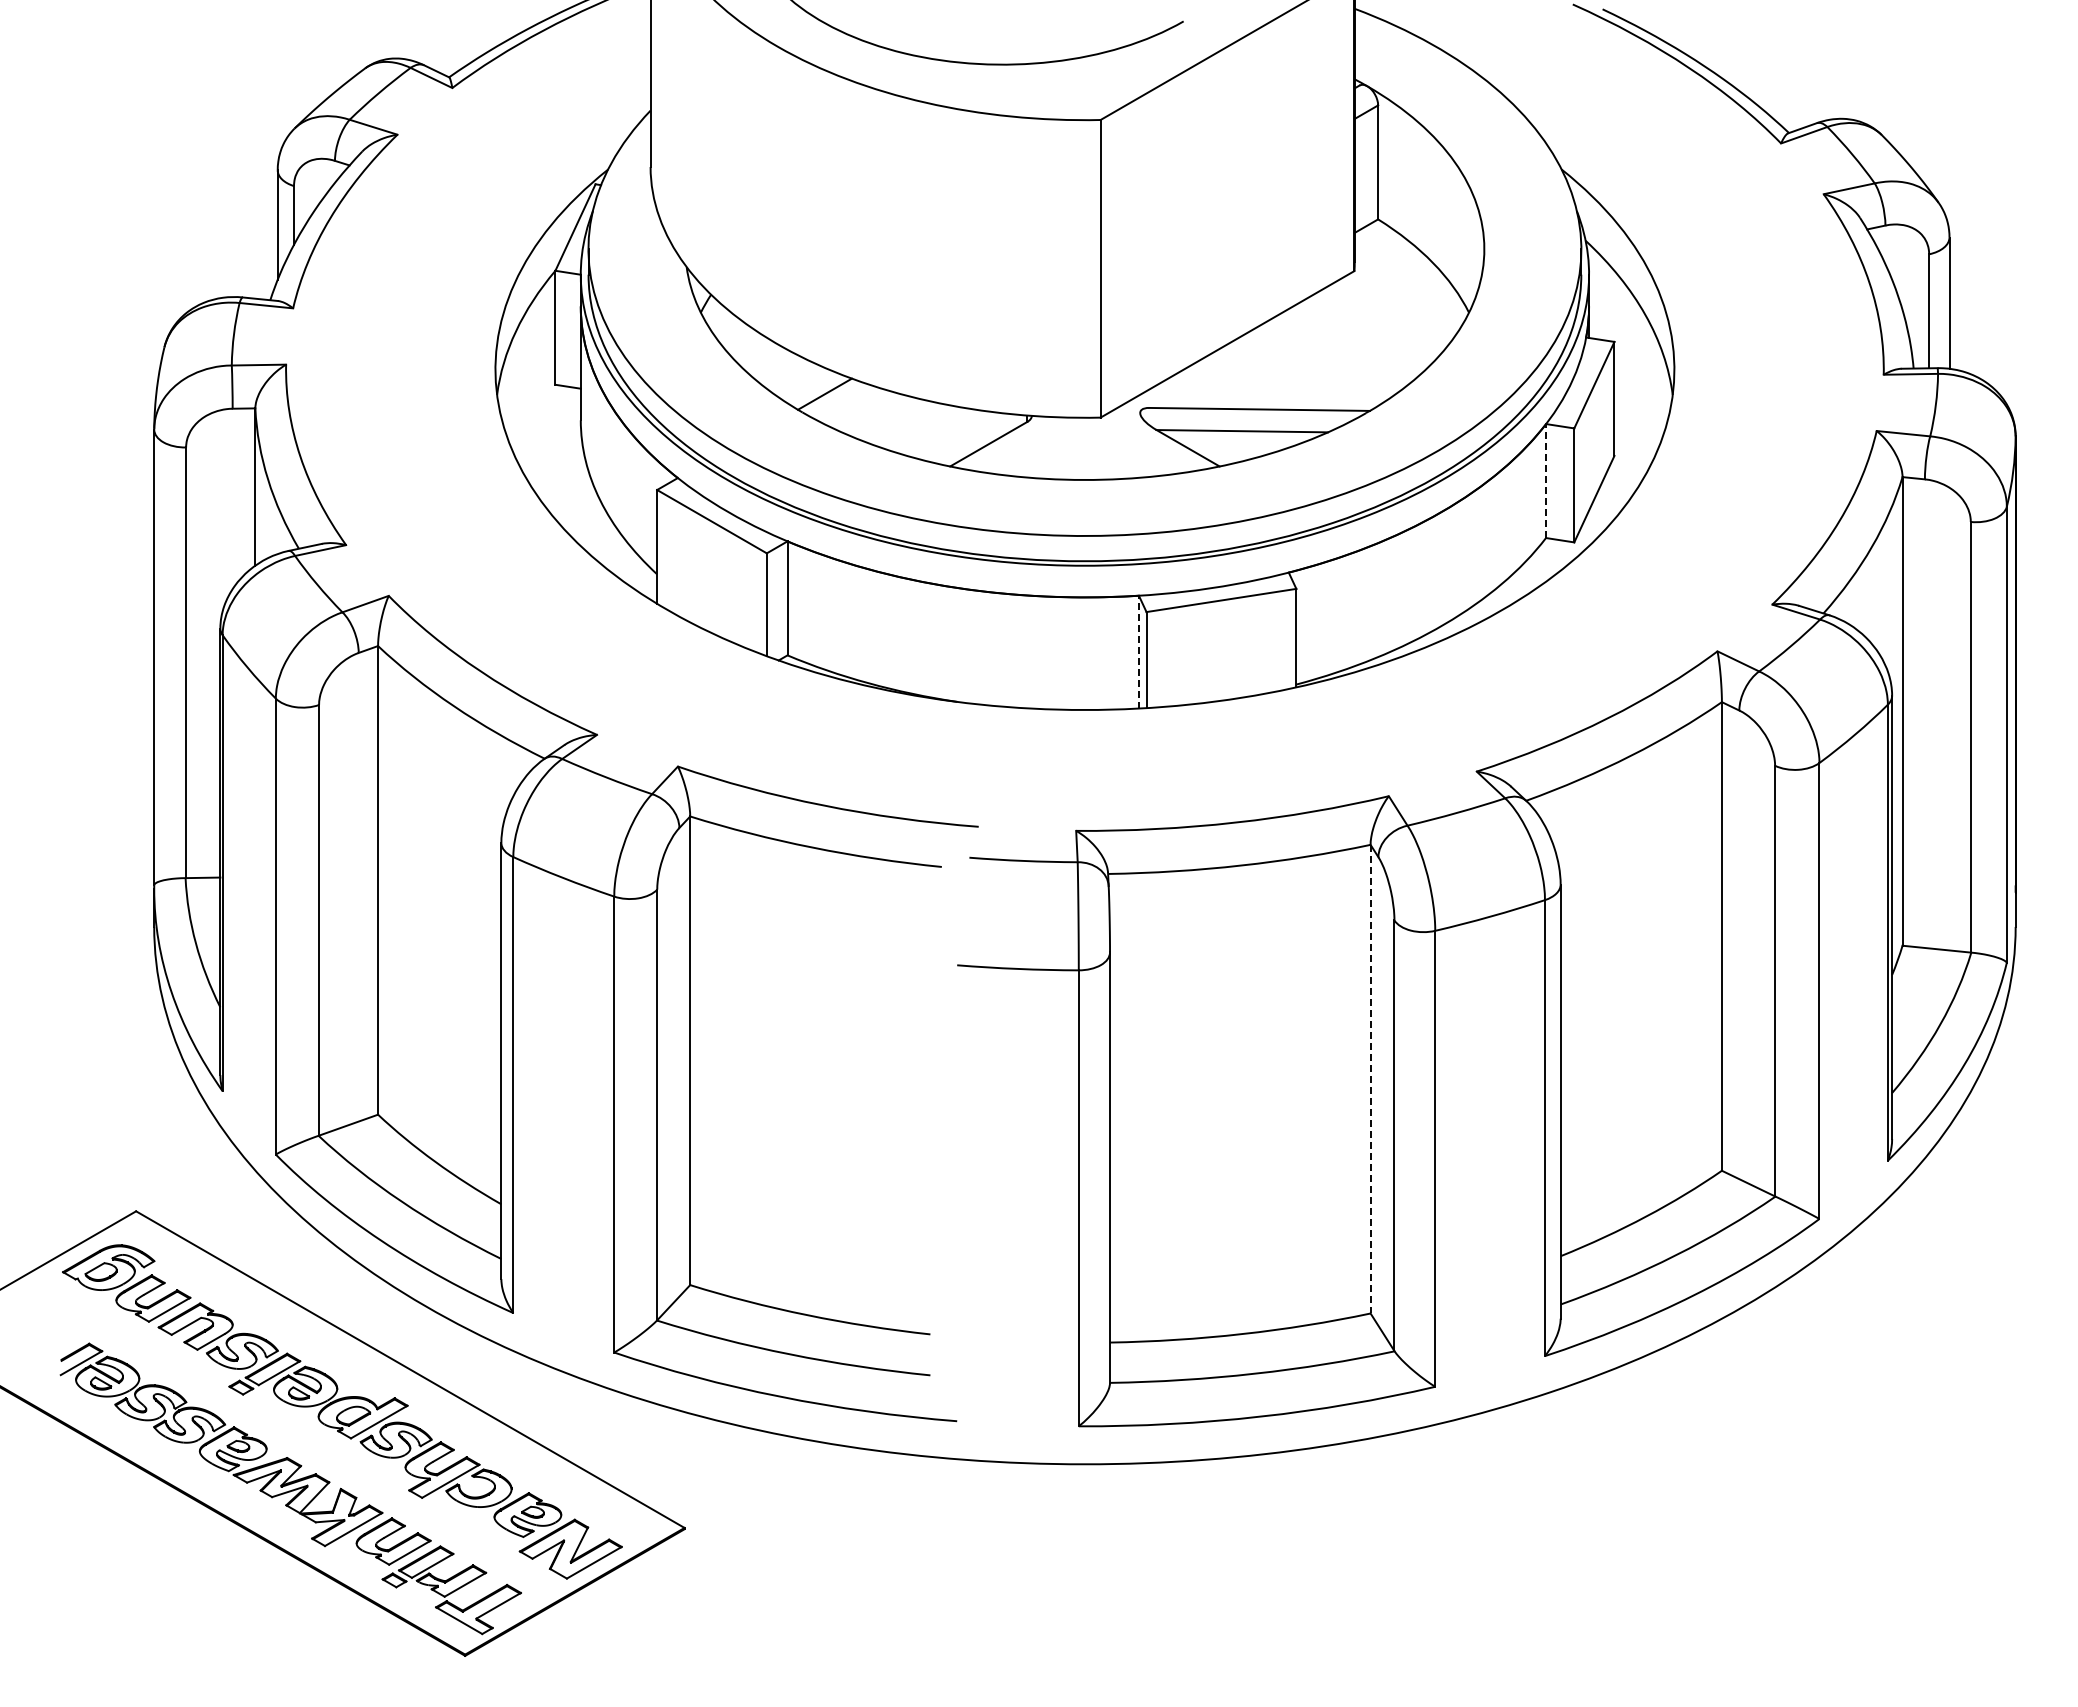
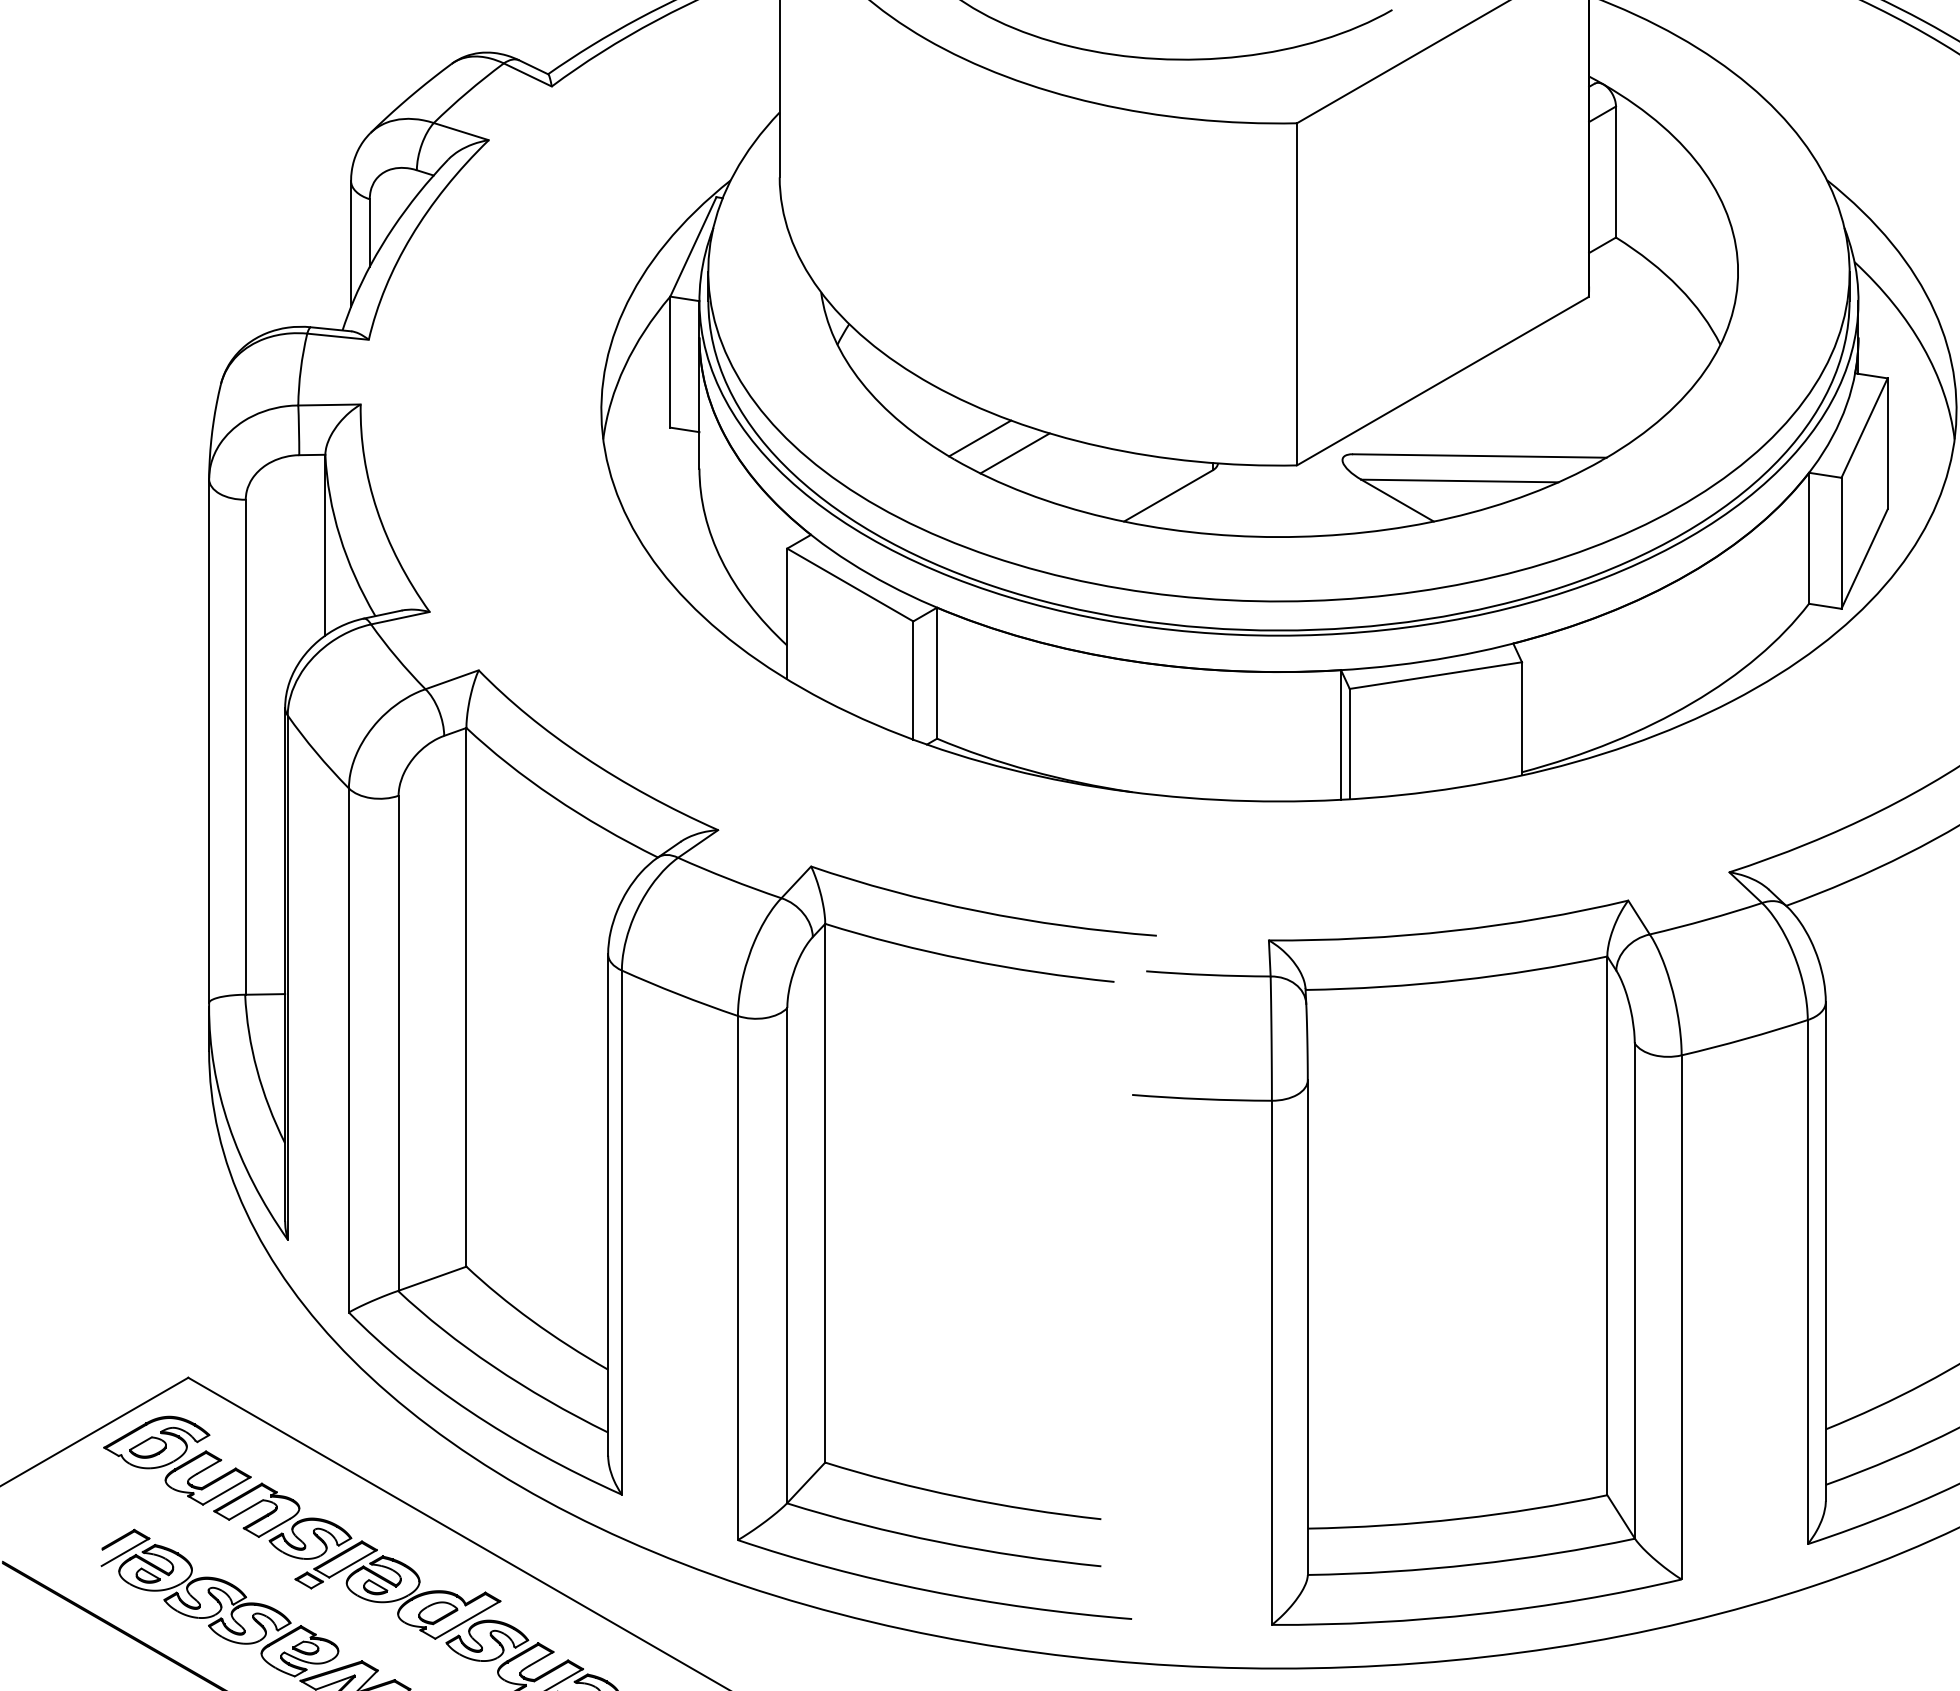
line: (855, 406) -> (1015, 452), added
line: (1546, 481) -> (1809, 538), dashed -> solid
line: (1138, 651) -> (1340, 734), dashed -> solid
line: (1370, 1079) -> (1607, 1226), dashed -> solid

